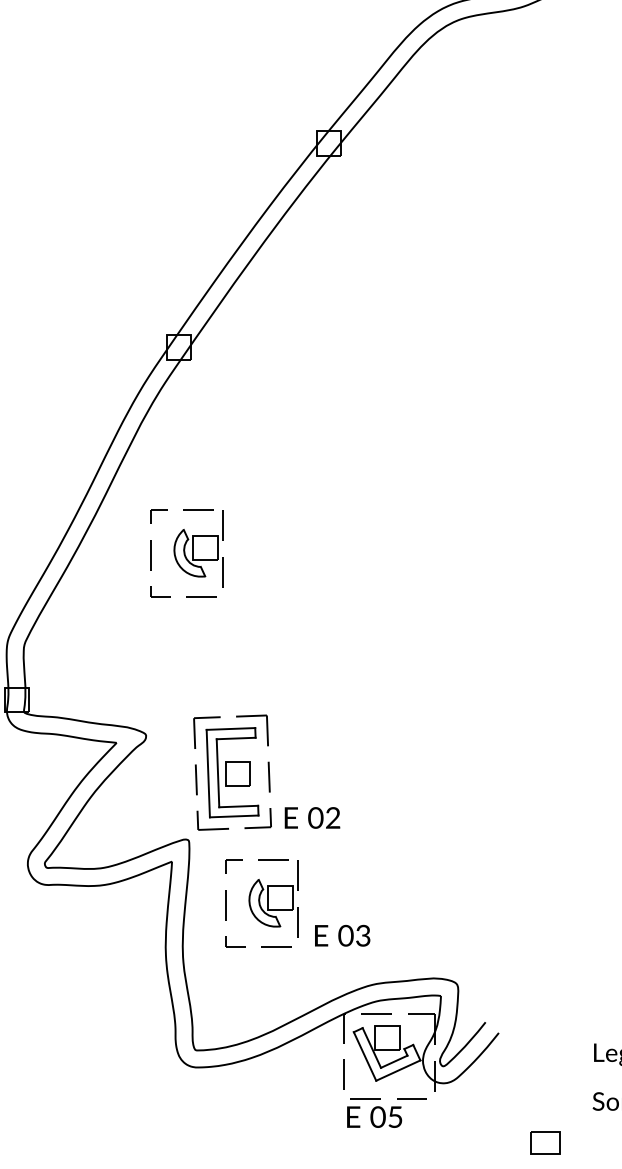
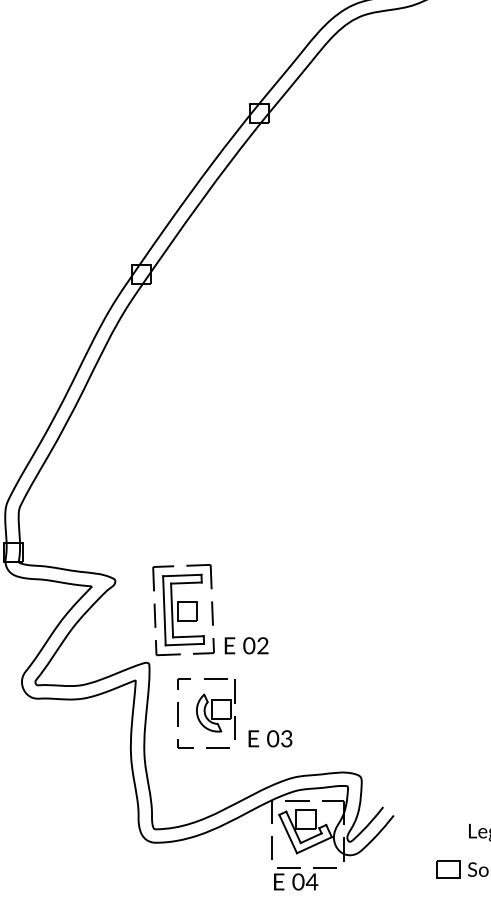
part: (186, 553) -> (147, 437), removed
text: (395, 1116) -> (312, 881), 05 -> 04
part: (545, 1142) -> (448, 869), moved

